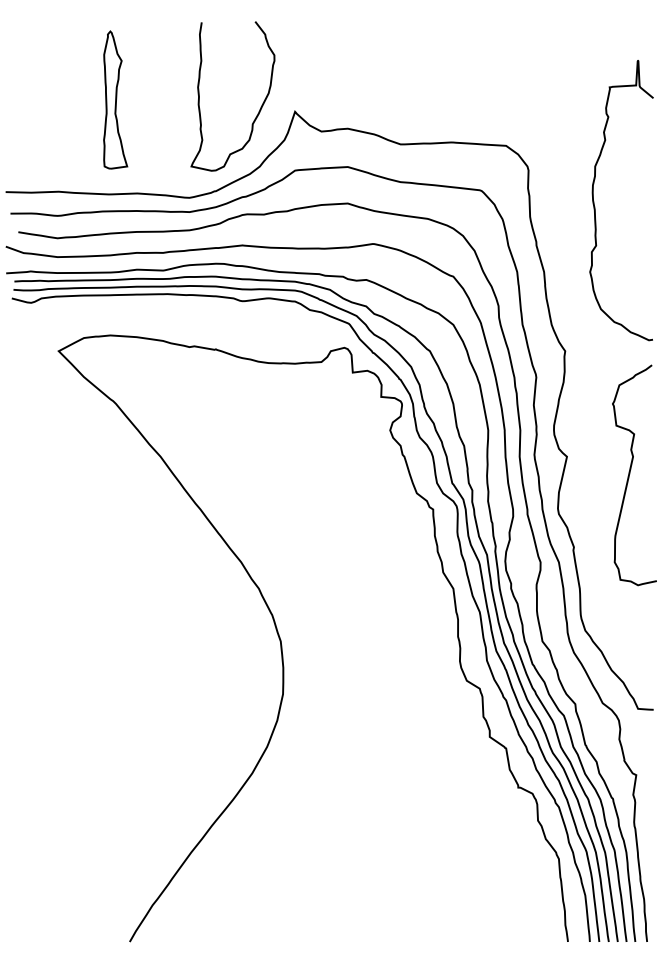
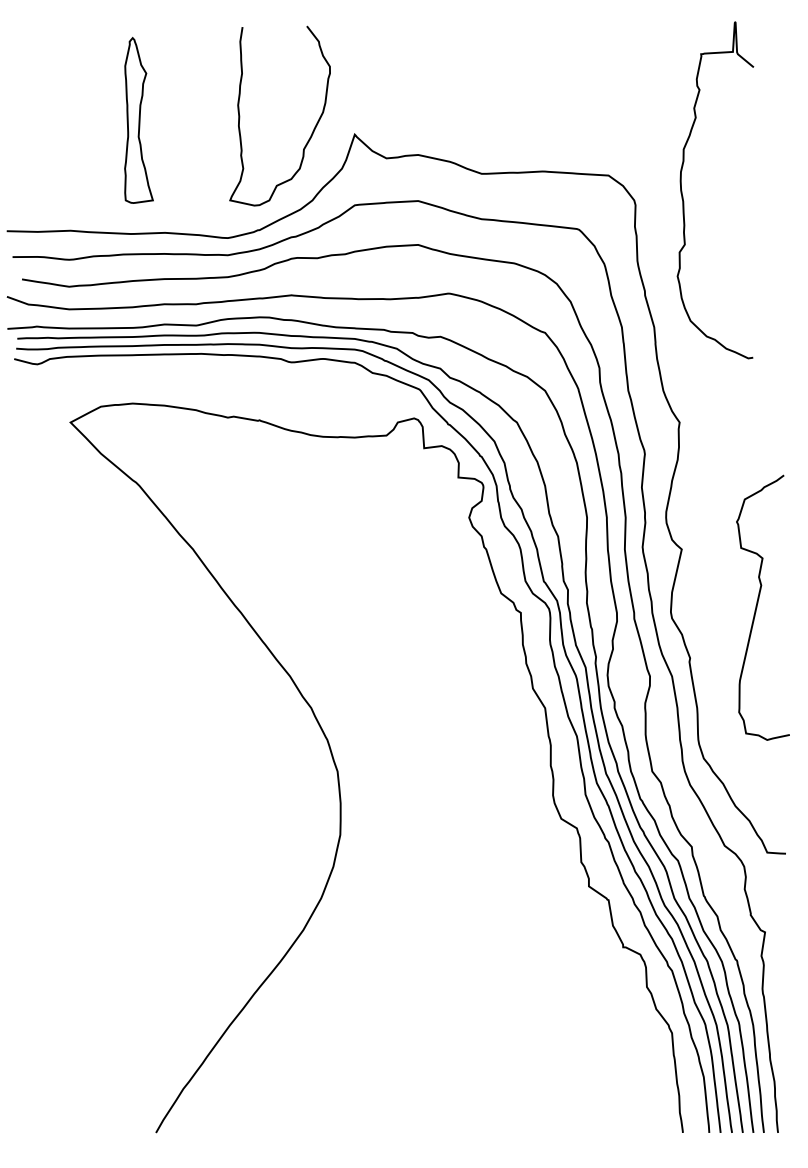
curve: (595, 205) -> (683, 196), moved
curve: (629, 475) -> (757, 607), moved

